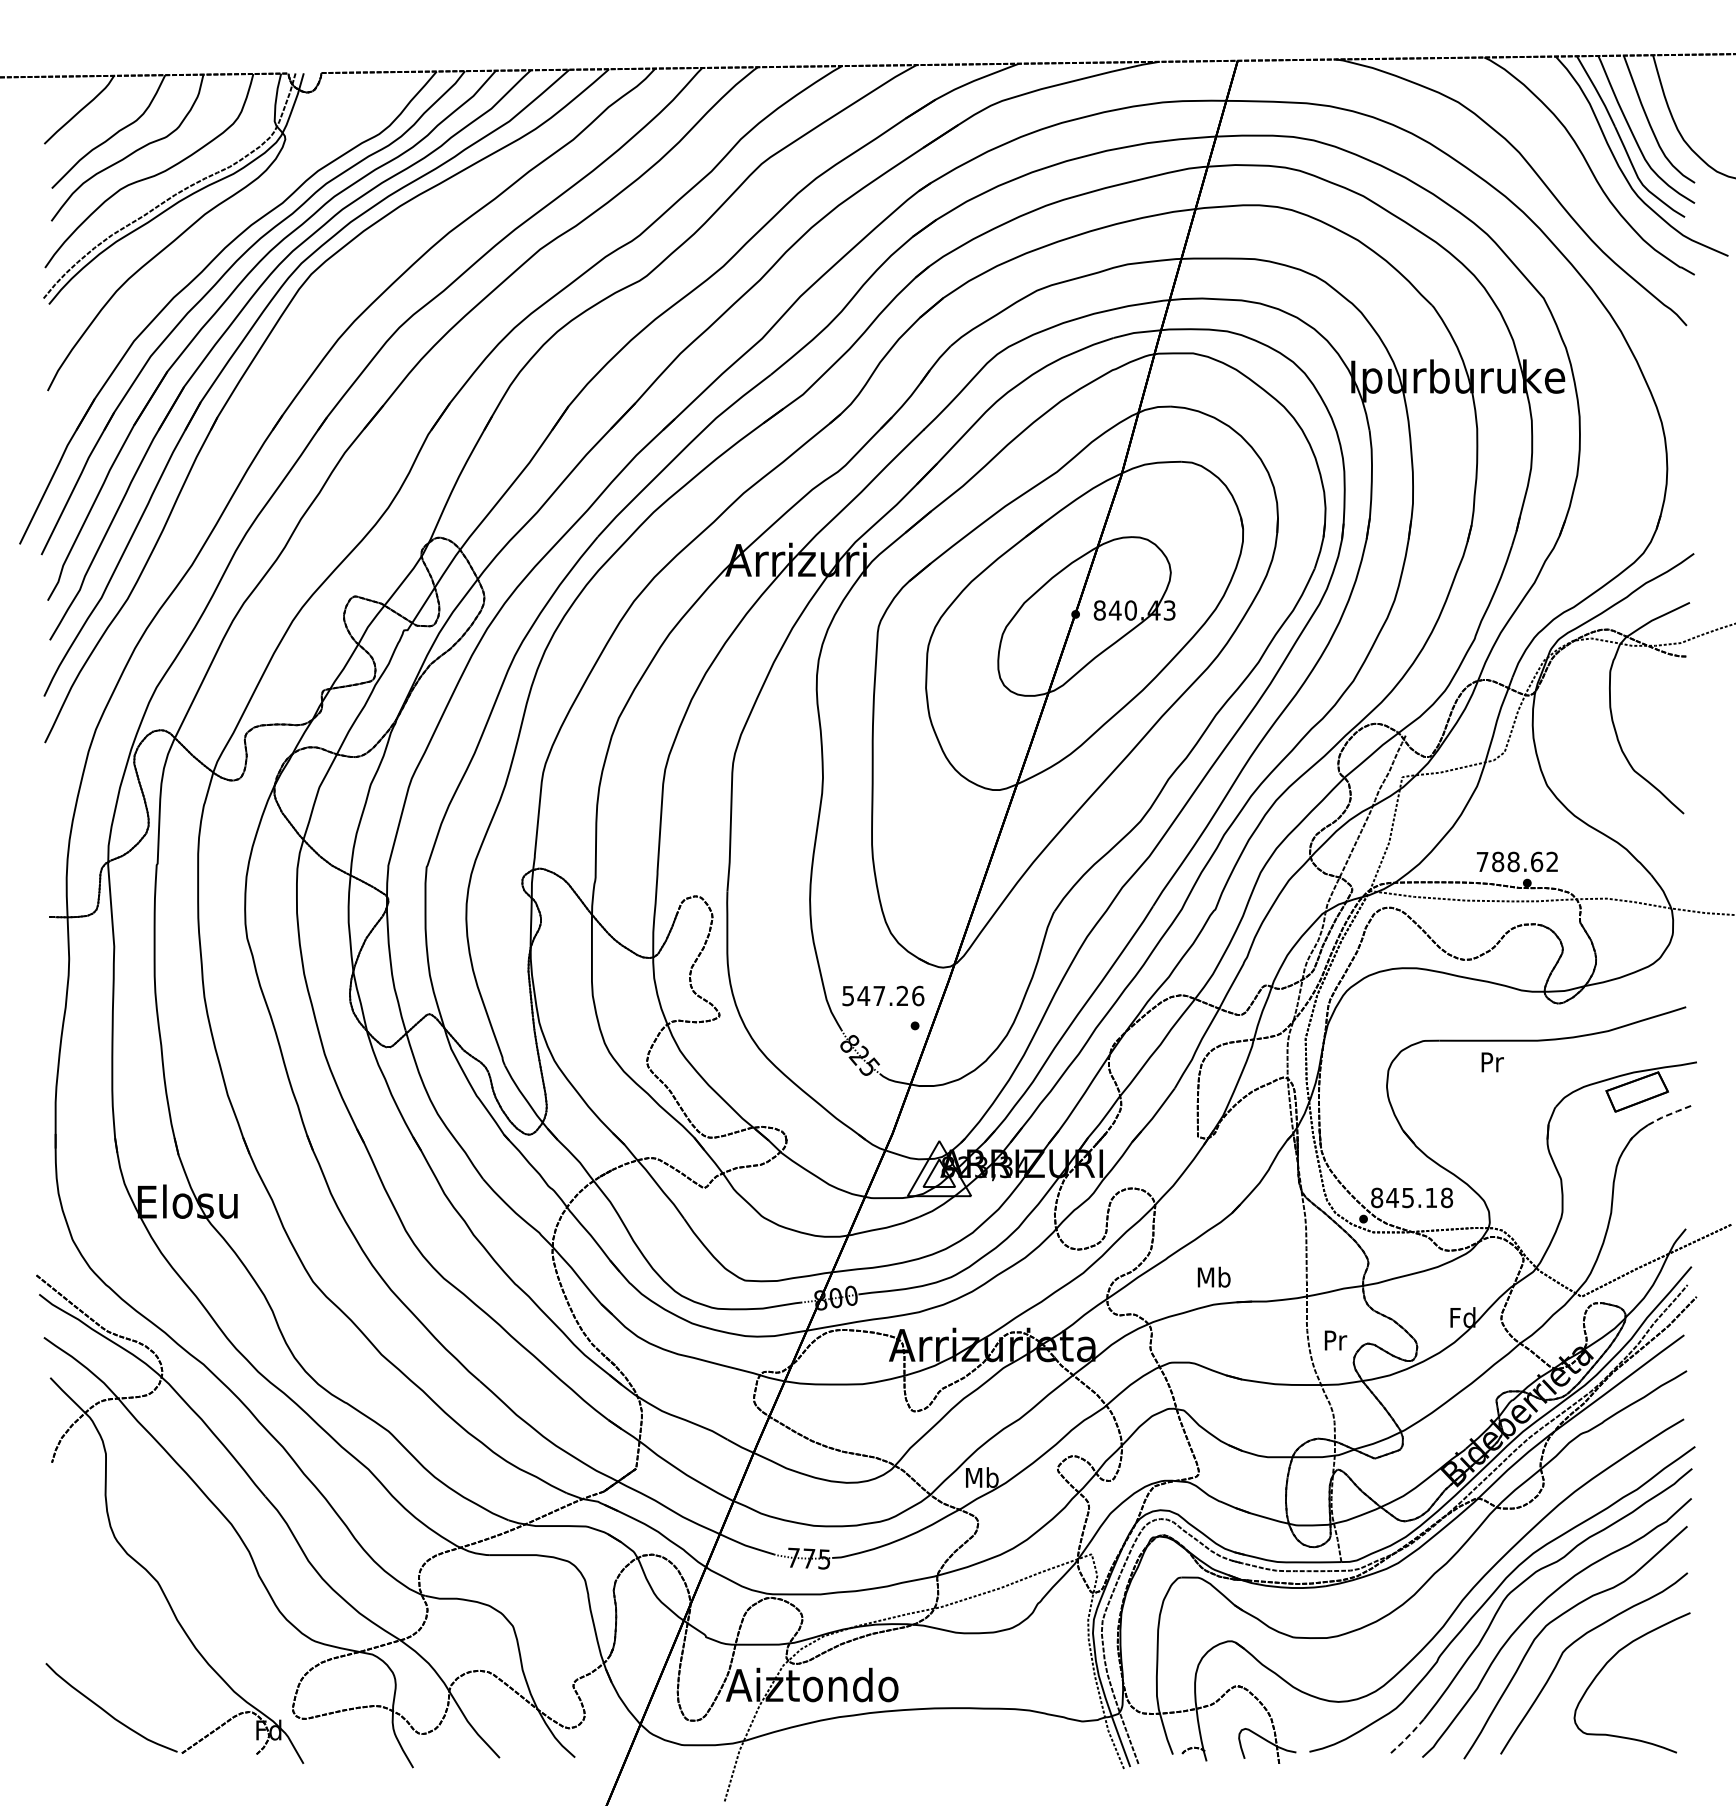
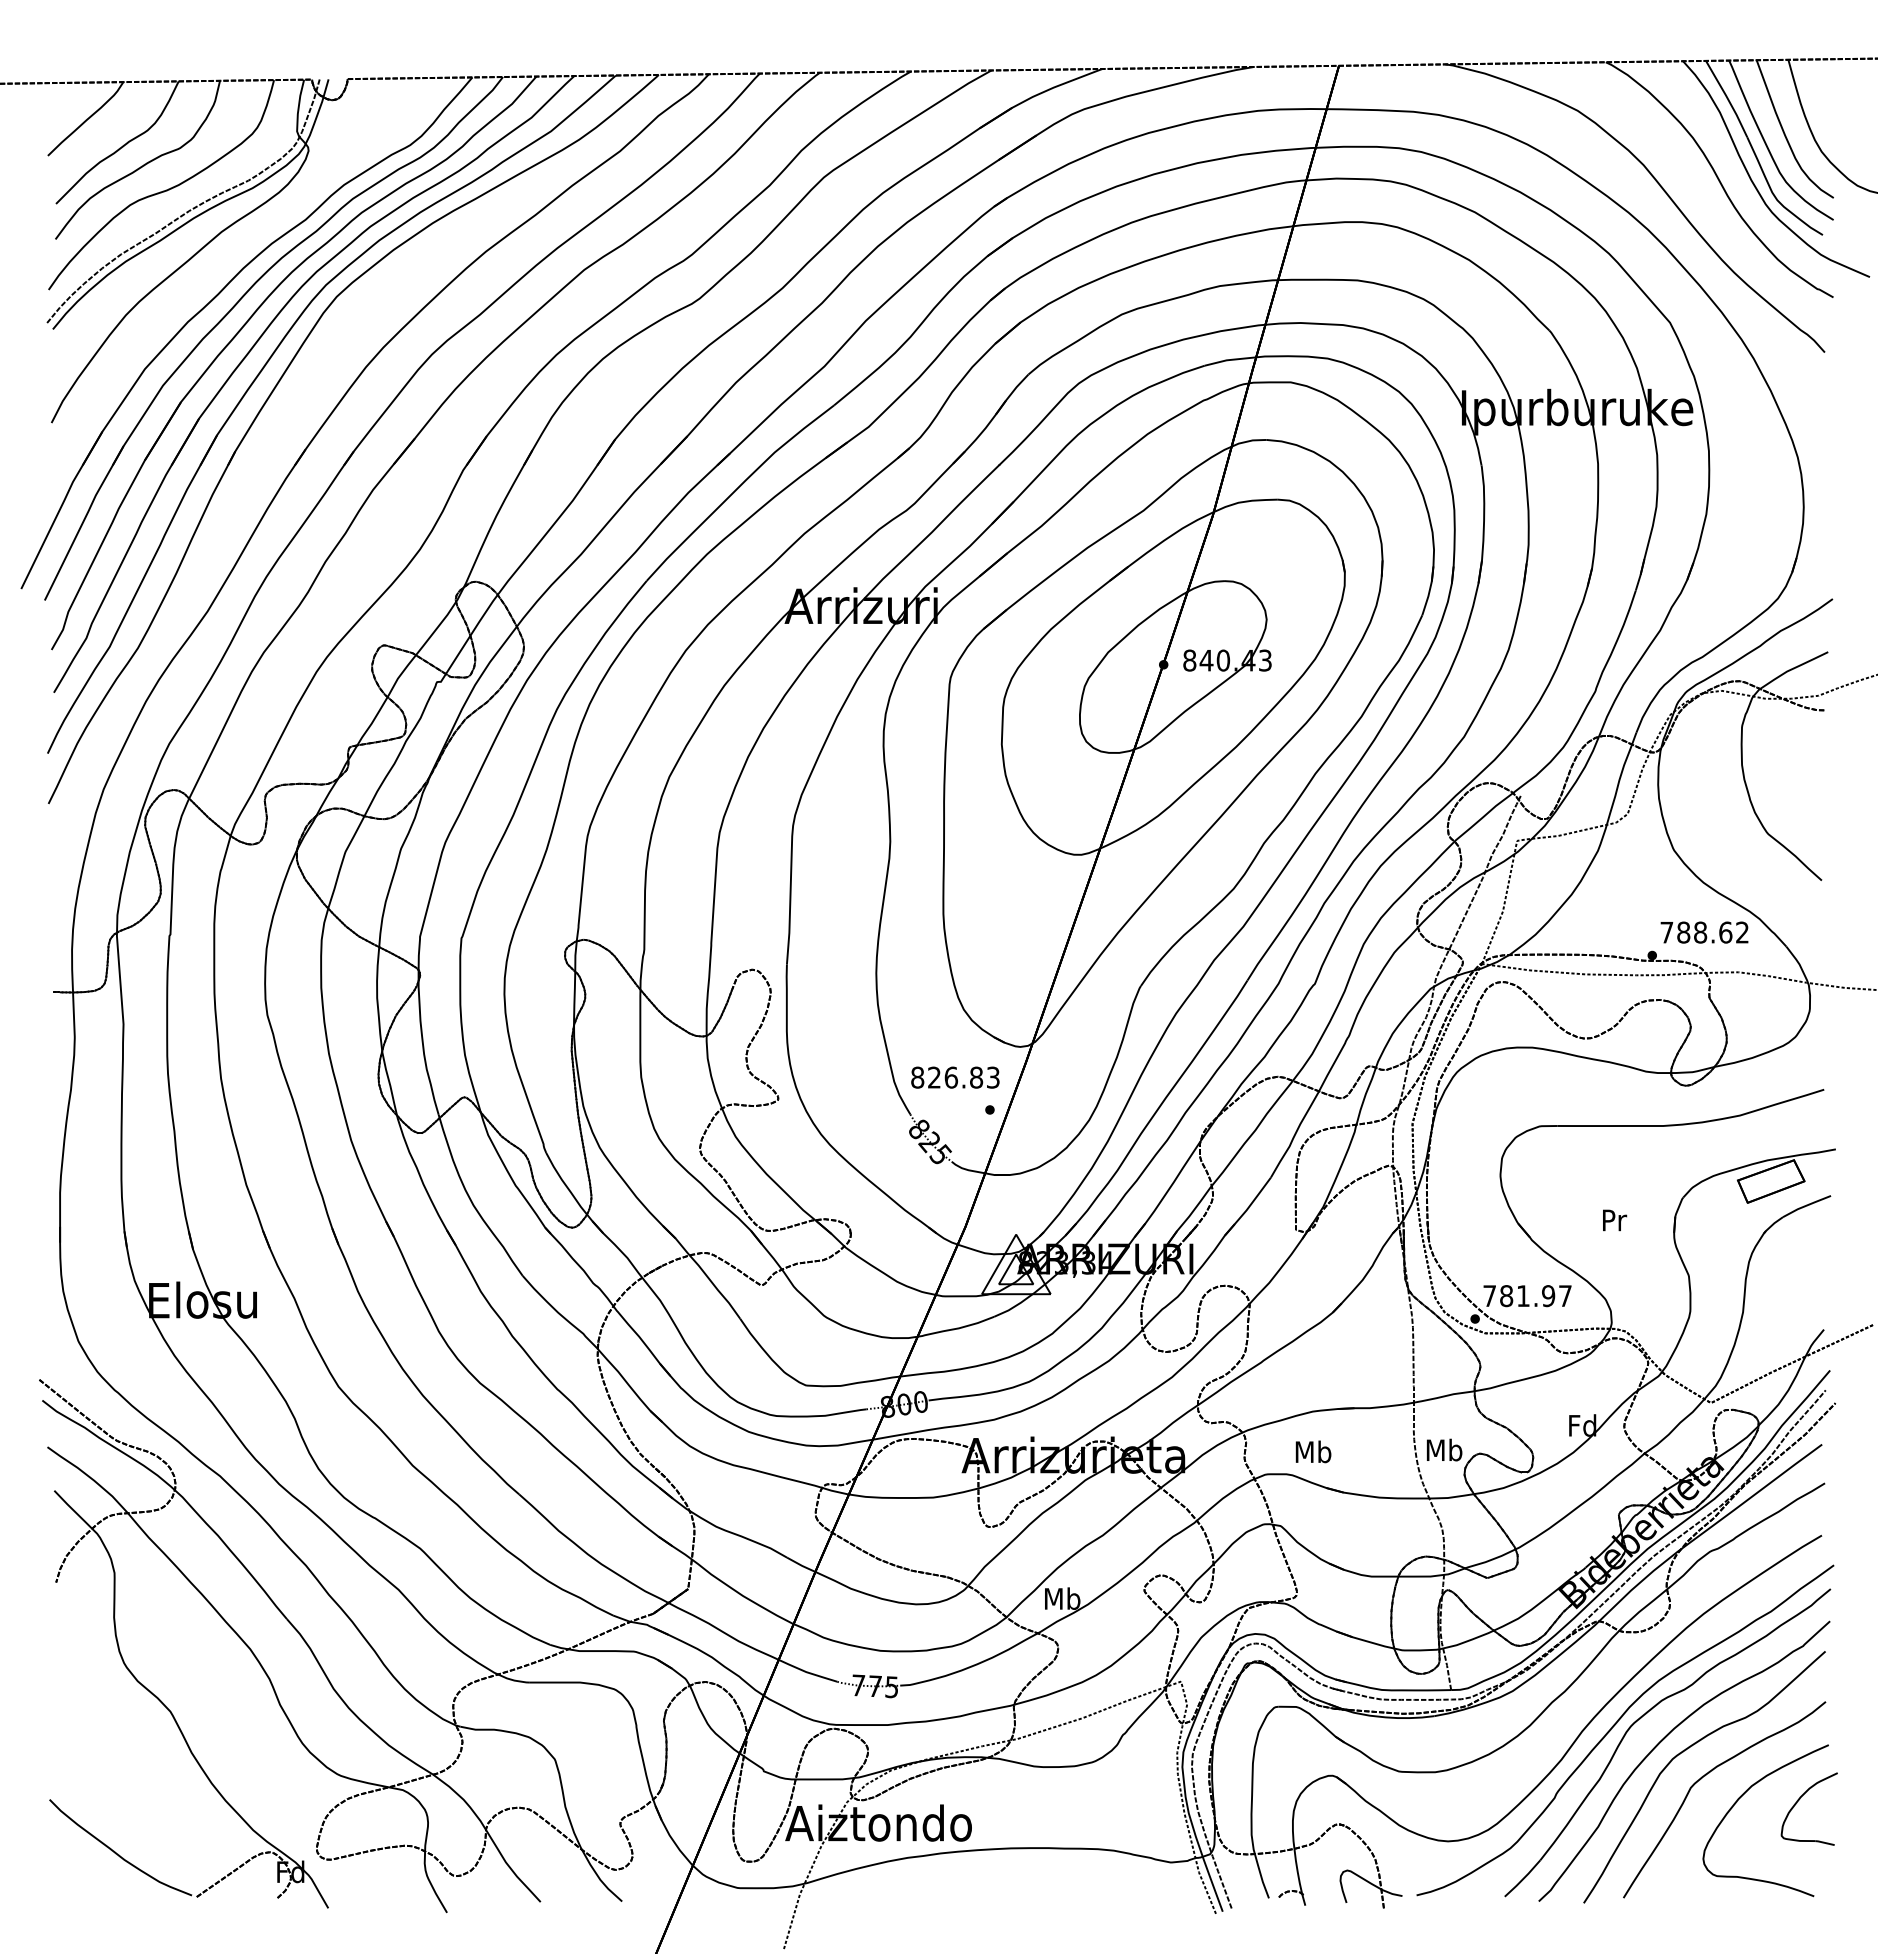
text: (1517, 861) -> (1704, 932), moved
text: (883, 995) -> (955, 1077), 547.26 -> 826.83
text: (1493, 1062) -> (1615, 1220), moved
line: (1669, 1114) -> (1806, 1205), dashed -> solid
text: (1411, 1198) -> (1527, 1296), 845.18 -> 781.97
text: (1214, 1276) -> (1313, 1451), moved
text: (1335, 1339) -> (1444, 1449), Pr -> Mb
part: (1664, 1663) -> (1800, 1799), added
line: (1408, 1737) -> (1523, 1879), dashed -> solid

